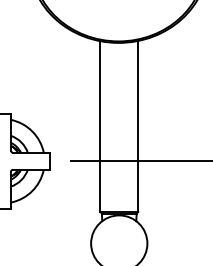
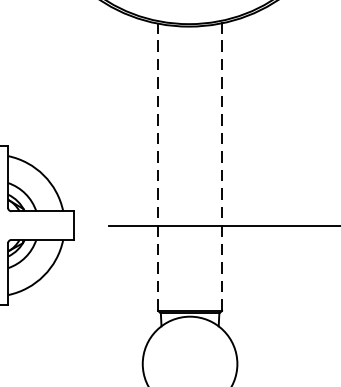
line: (100, 129) -> (158, 172), solid -> dashed
line: (138, 129) -> (222, 172), solid -> dashed

